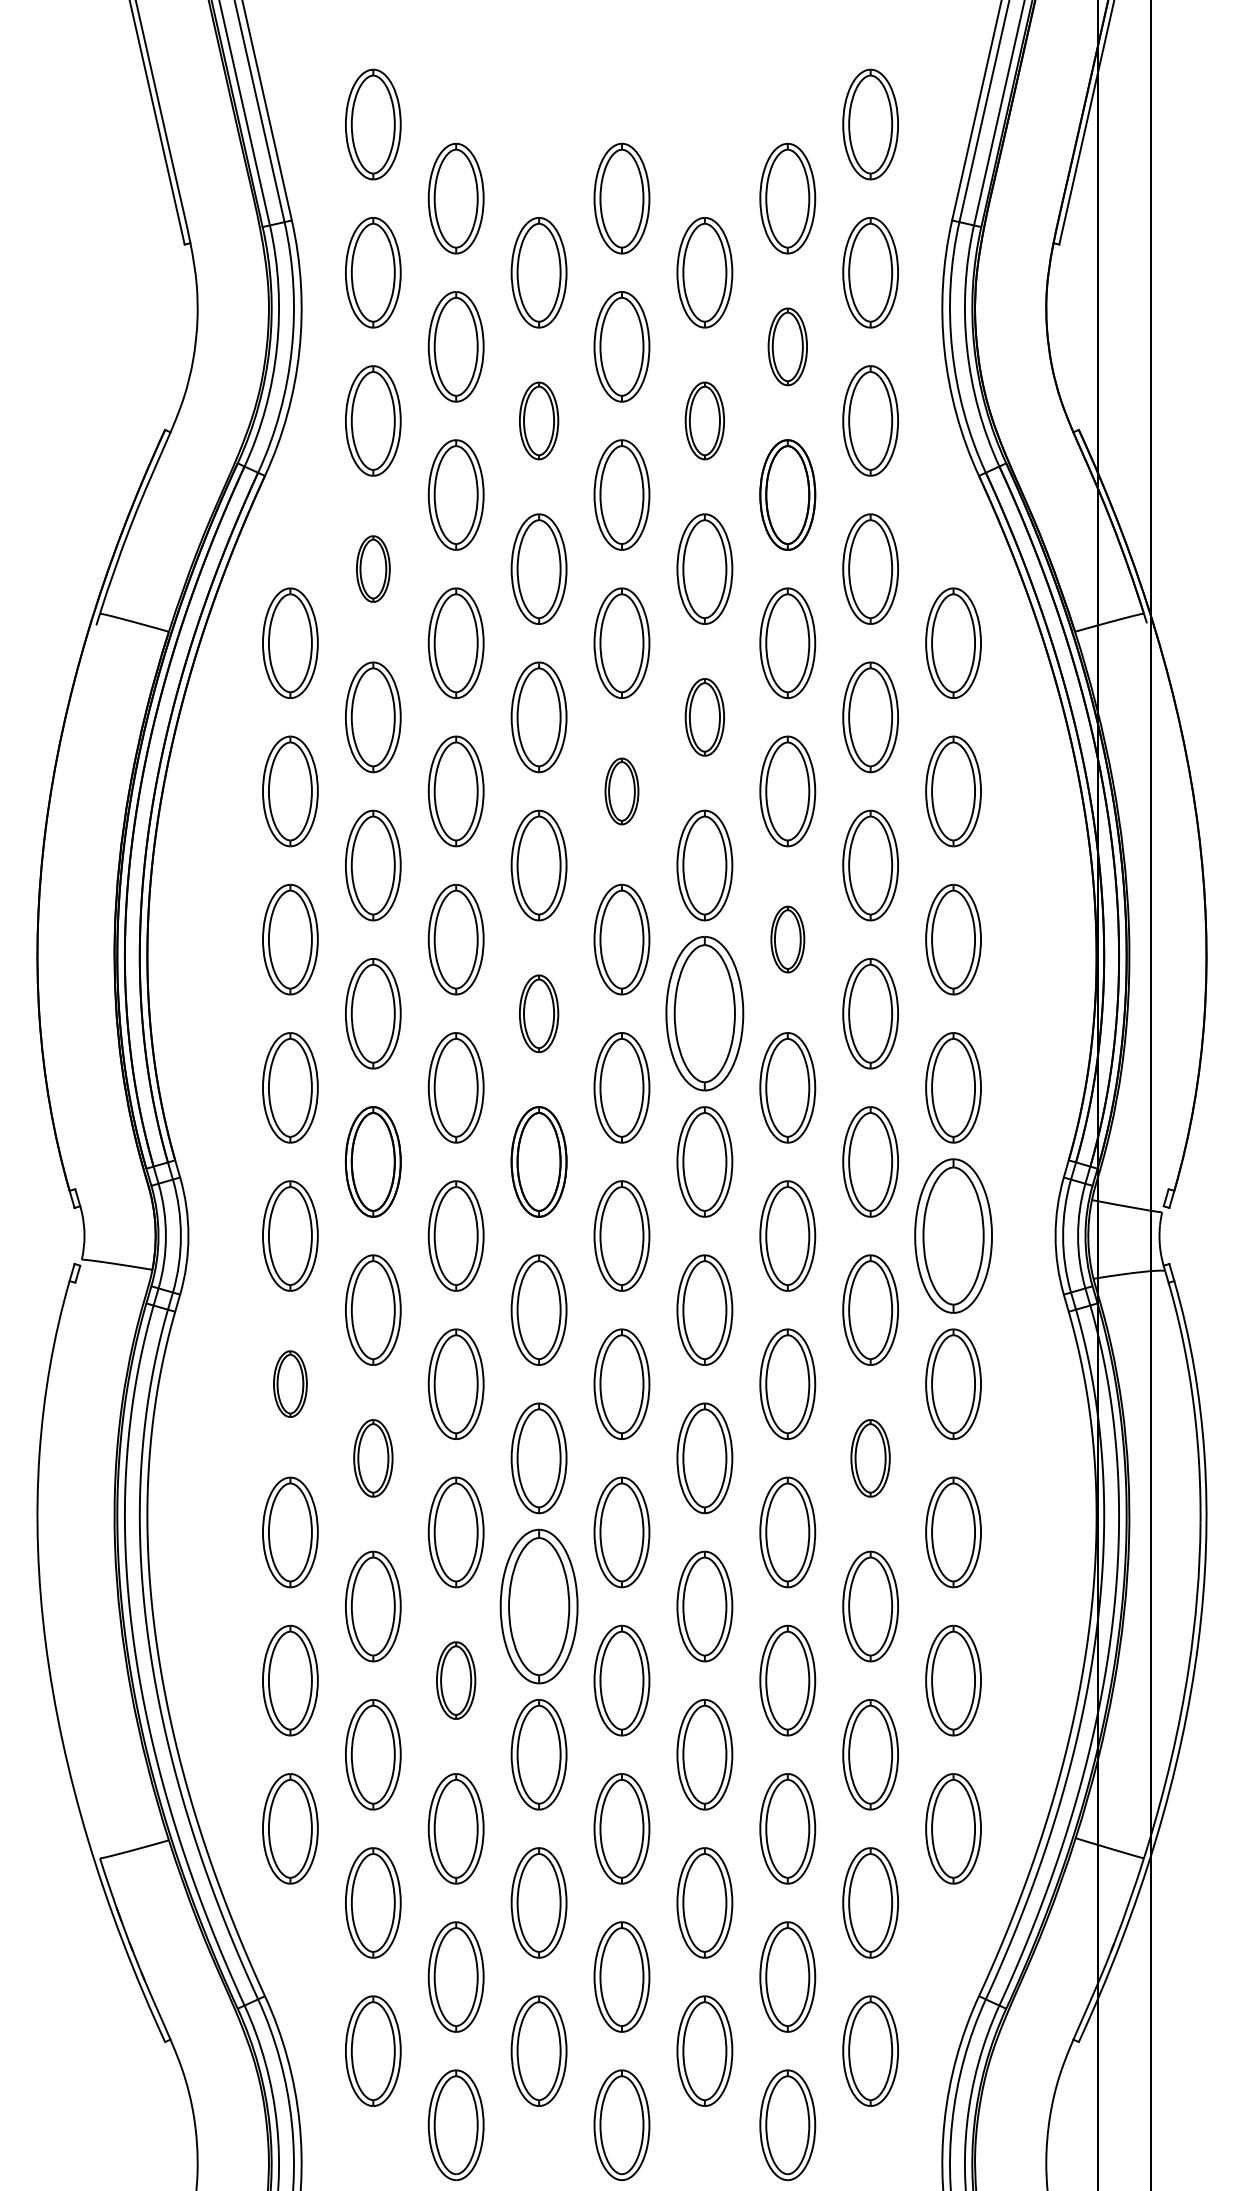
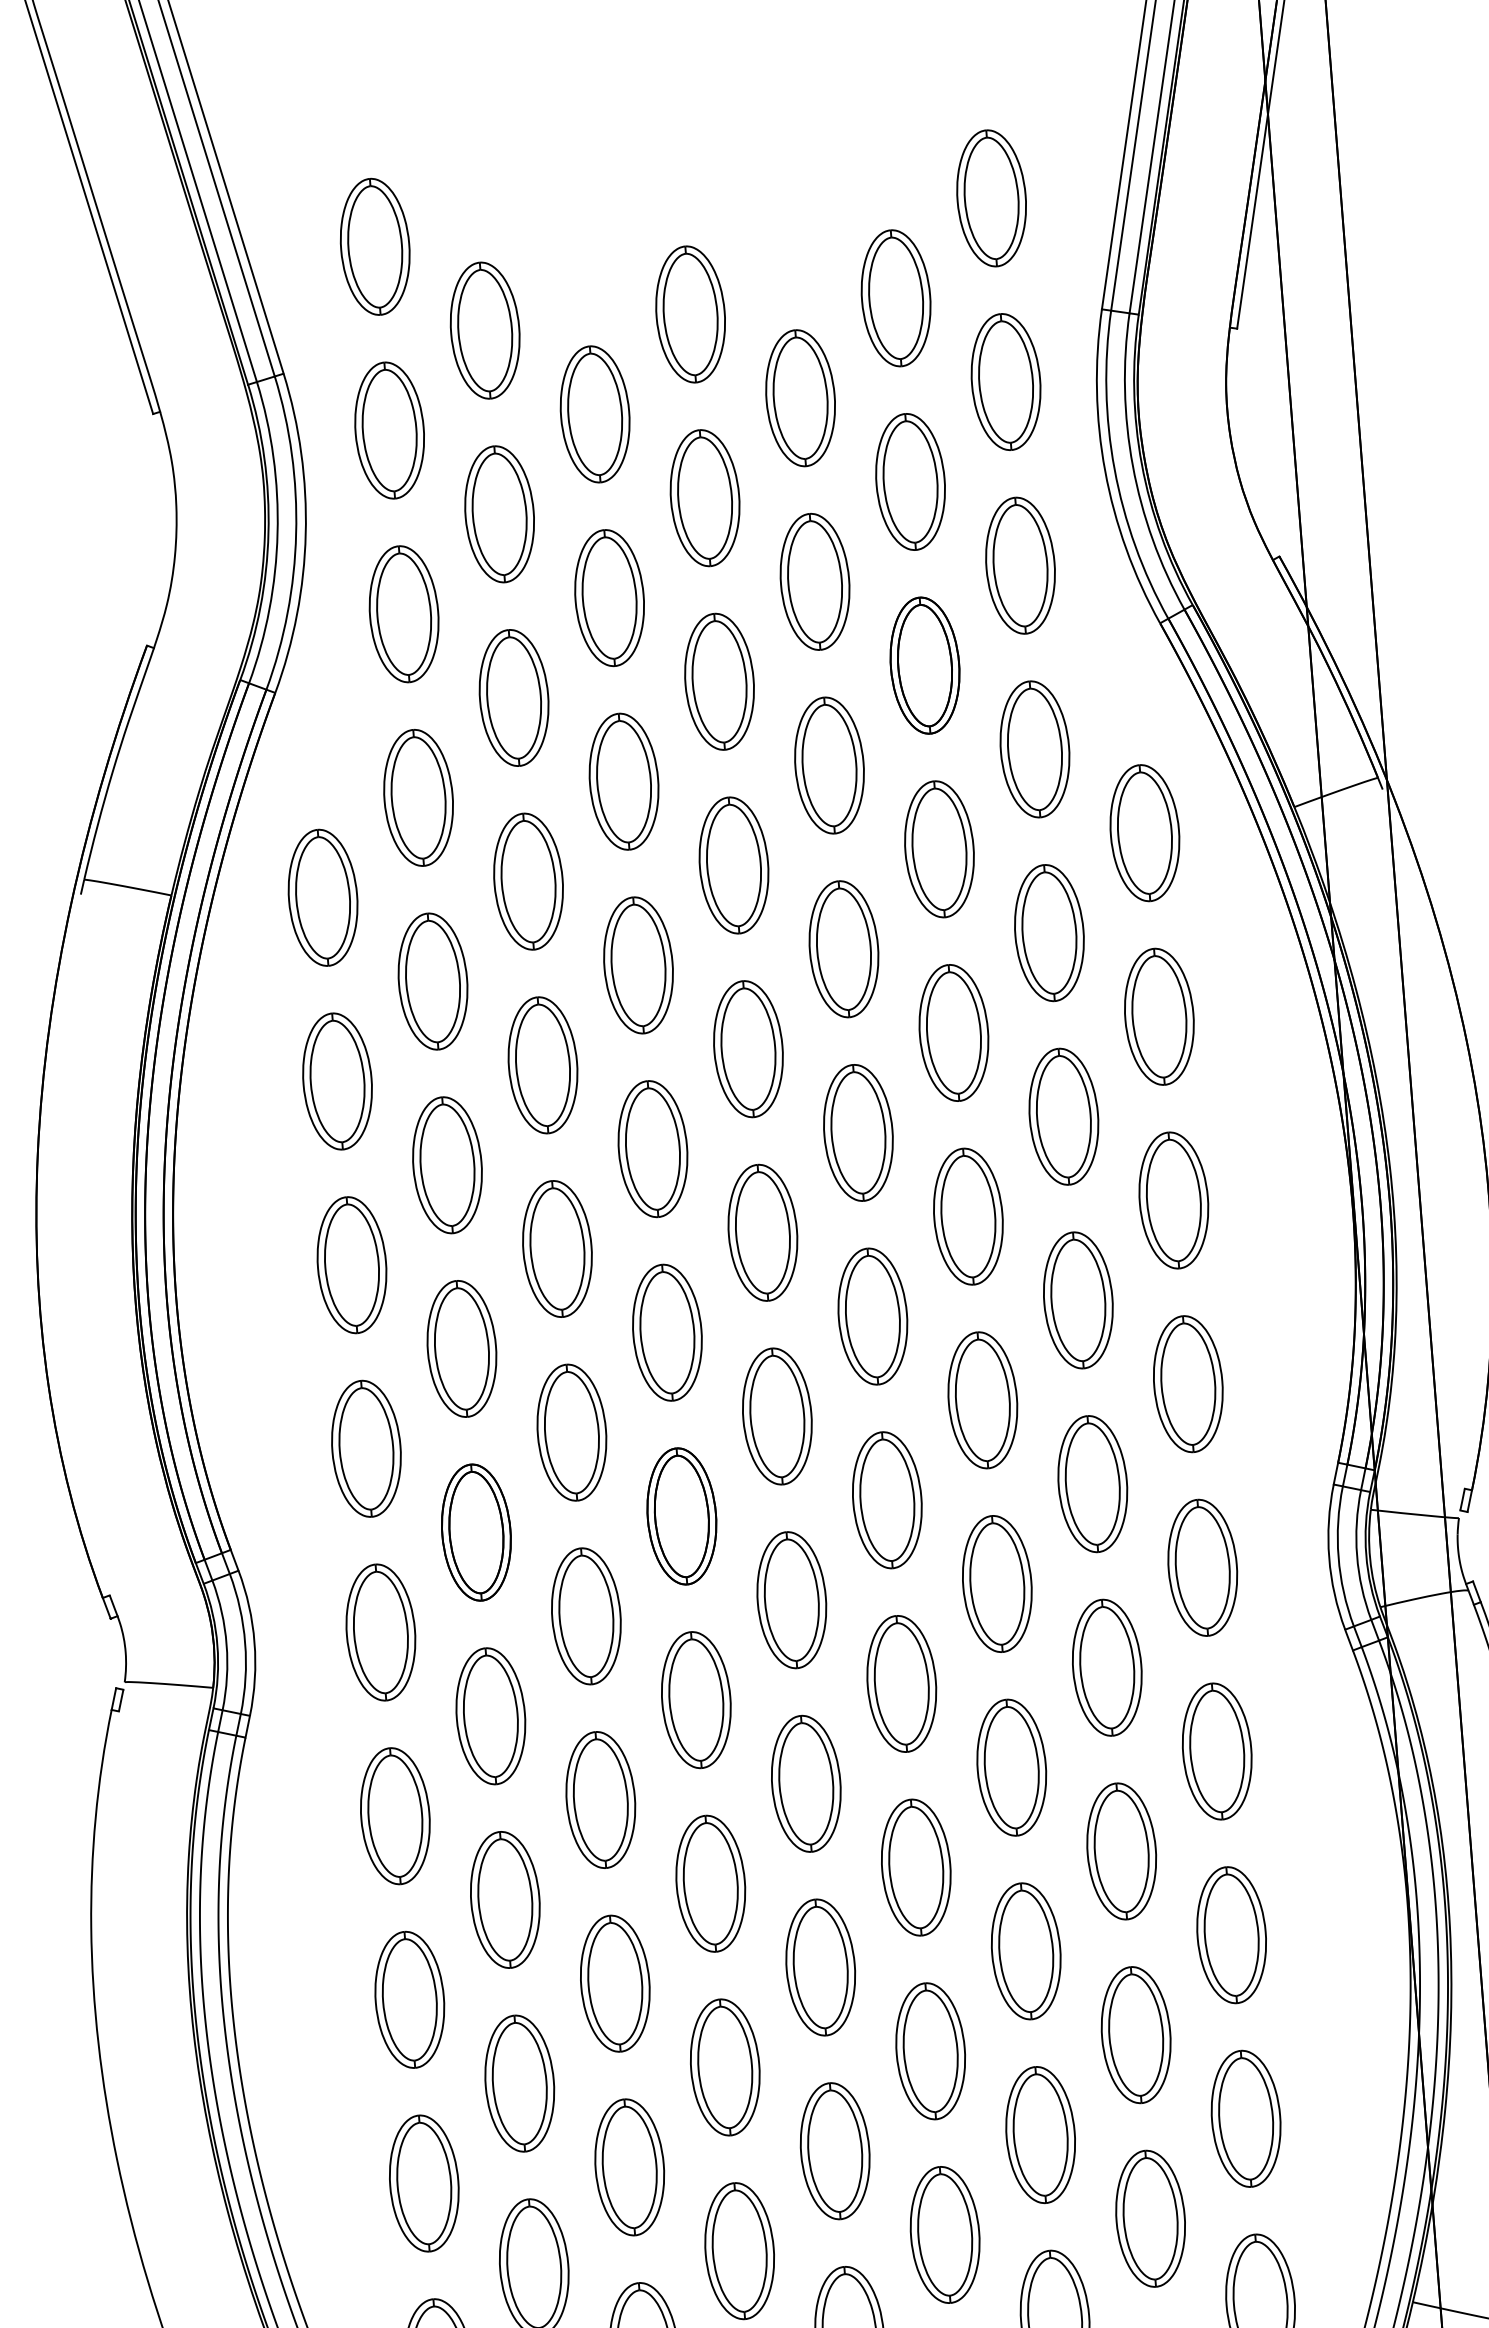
part: (787, 346) -> (910, 481), size x1.43
part: (538, 420) -> (608, 597), size x1.43
part: (704, 420) -> (814, 581), size x1.43
part: (373, 568) -> (418, 797), size x1.67
part: (704, 717) -> (843, 949), size x1.43
part: (621, 791) -> (747, 1049), size x1.67
part: (787, 939) -> (968, 1216), size x1.67
part: (538, 1013) -> (666, 1332), size x1.43
part: (704, 1013) -> (872, 1316), size x0.71
part: (953, 1235) -> (1202, 1567), size x0.71
part: (290, 1383) -> (395, 1815), size x1.67
part: (373, 1458) -> (505, 1900), size x1.43
part: (870, 1458) -> (1121, 1851), size x1.43
part: (538, 1606) -> (724, 2067), size x0.71
part: (455, 1680) -> (628, 2167), size x1.43

